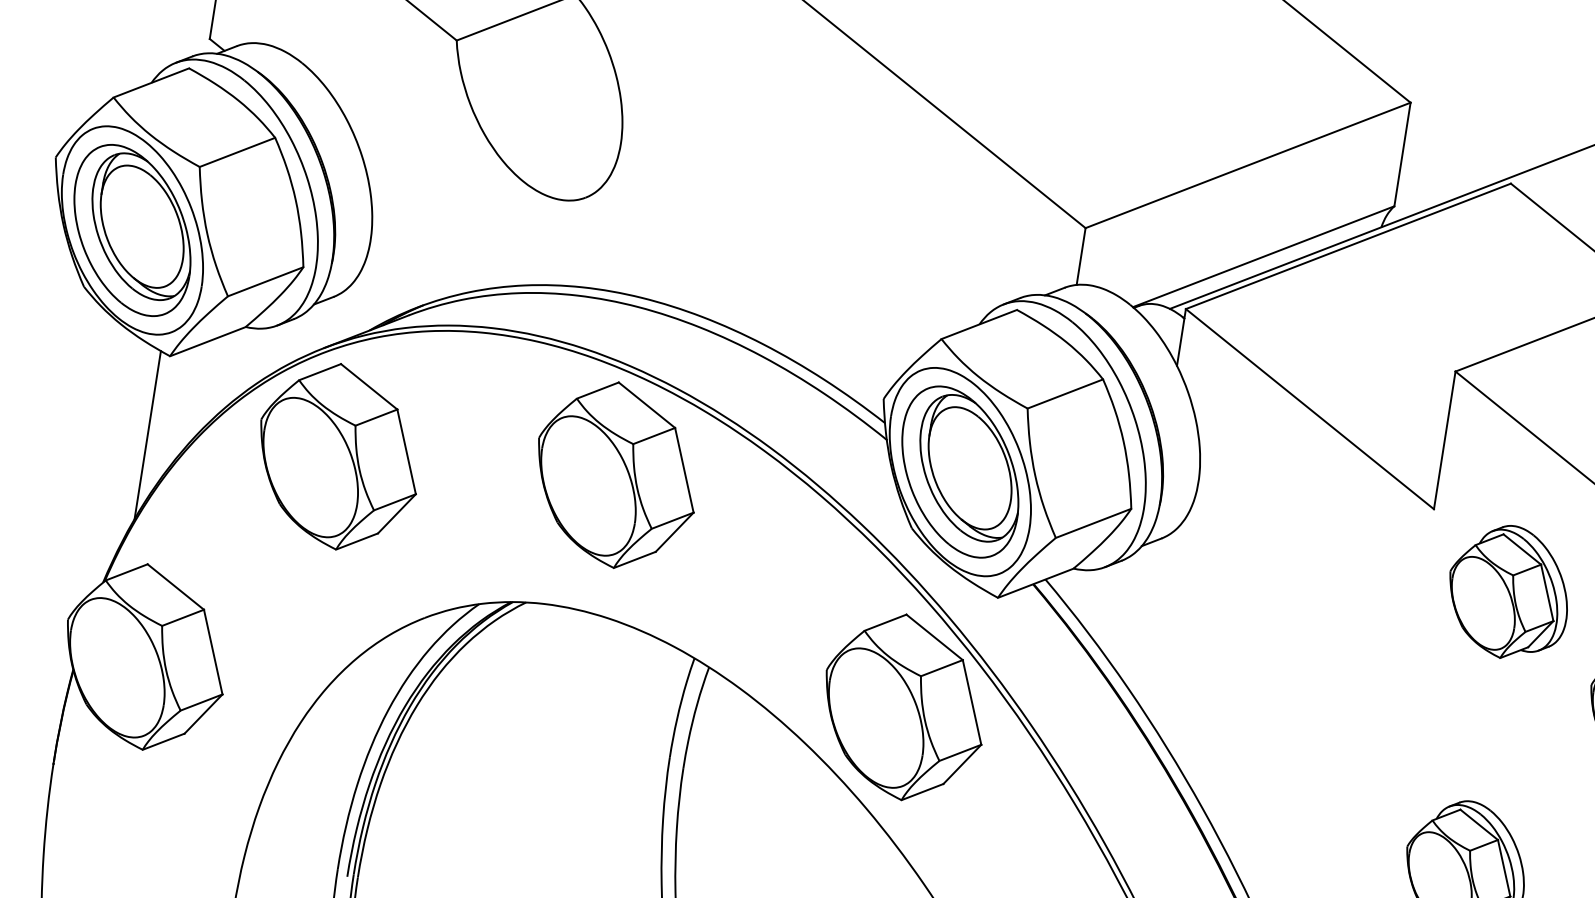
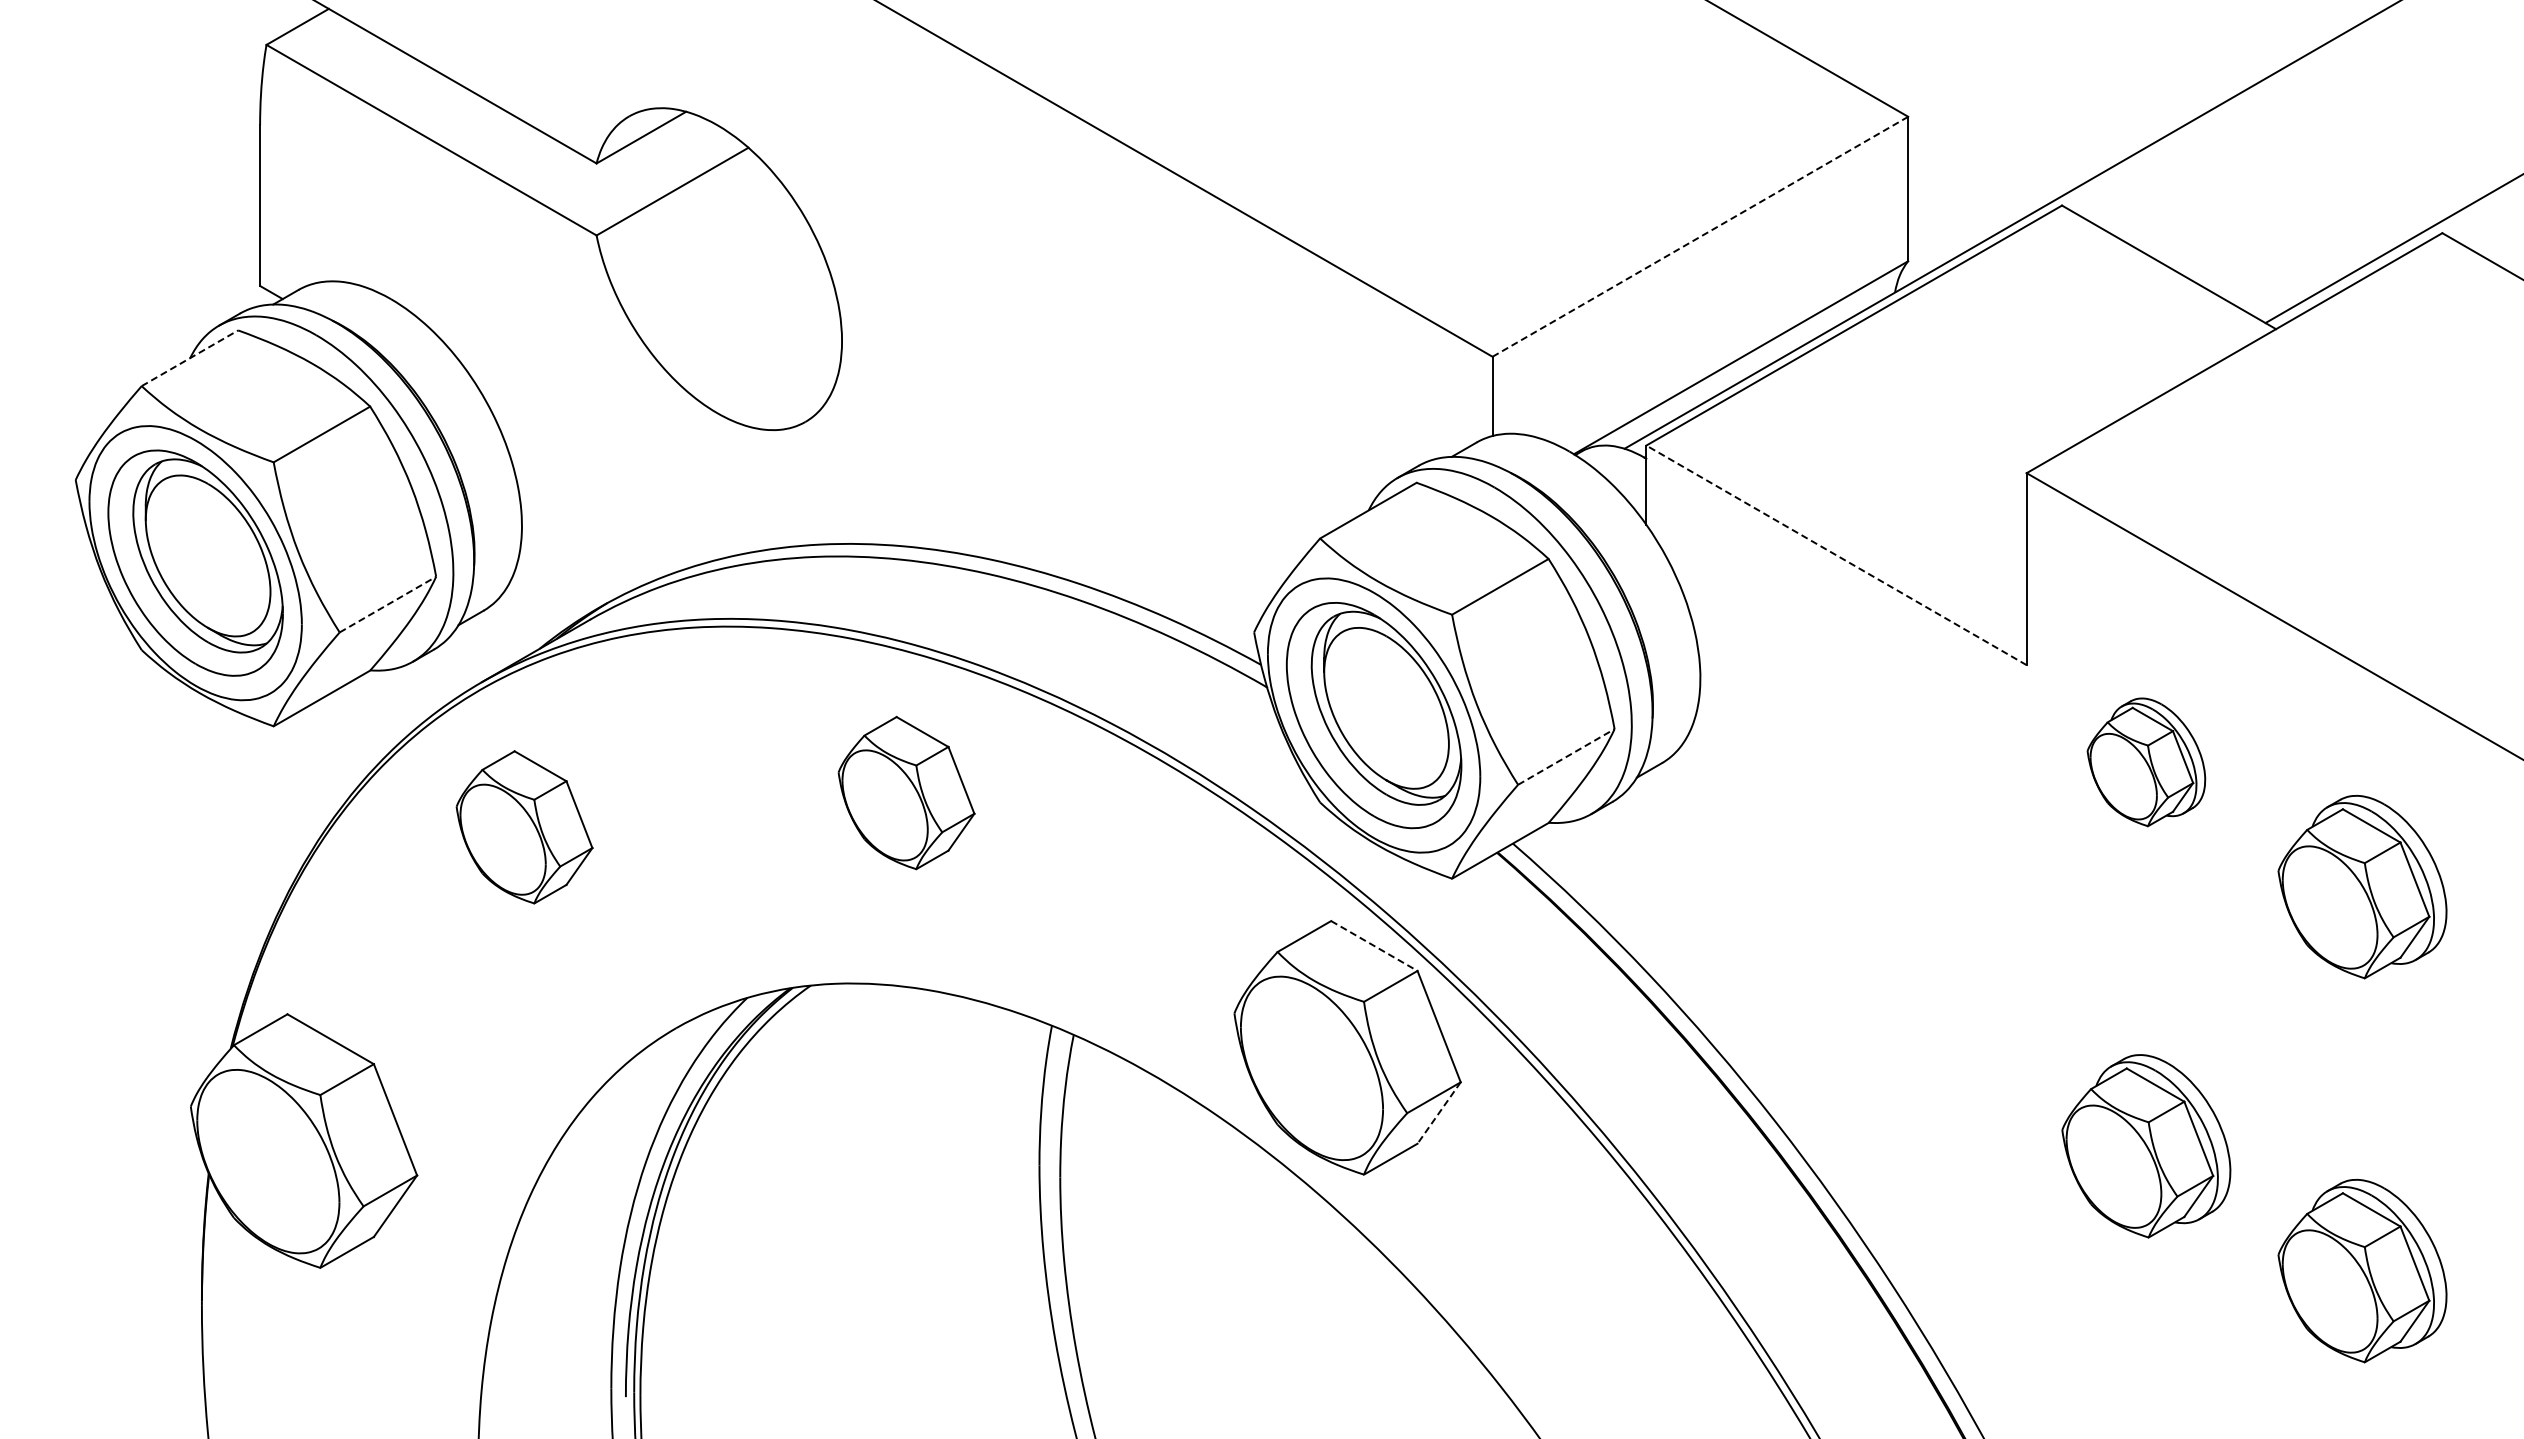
line: (151, 83) -> (189, 358), solid -> dashed
line: (1248, 165) -> (1700, 236), solid -> dashed
line: (265, 281) -> (387, 604), solid -> dashed
line: (1309, 409) -> (1836, 555), solid -> dashed
line: (148, 435) -> (260, 838), removed
part: (338, 456) -> (524, 827), size x0.6
part: (616, 474) -> (906, 792), size x0.6
line: (1093, 523) -> (1566, 756), solid -> dashed
part: (1508, 592) -> (2146, 762), size x0.7
line: (934, 637) -> (1374, 946), solid -> dashed
line: (962, 764) -> (1439, 1113), solid -> dashed

